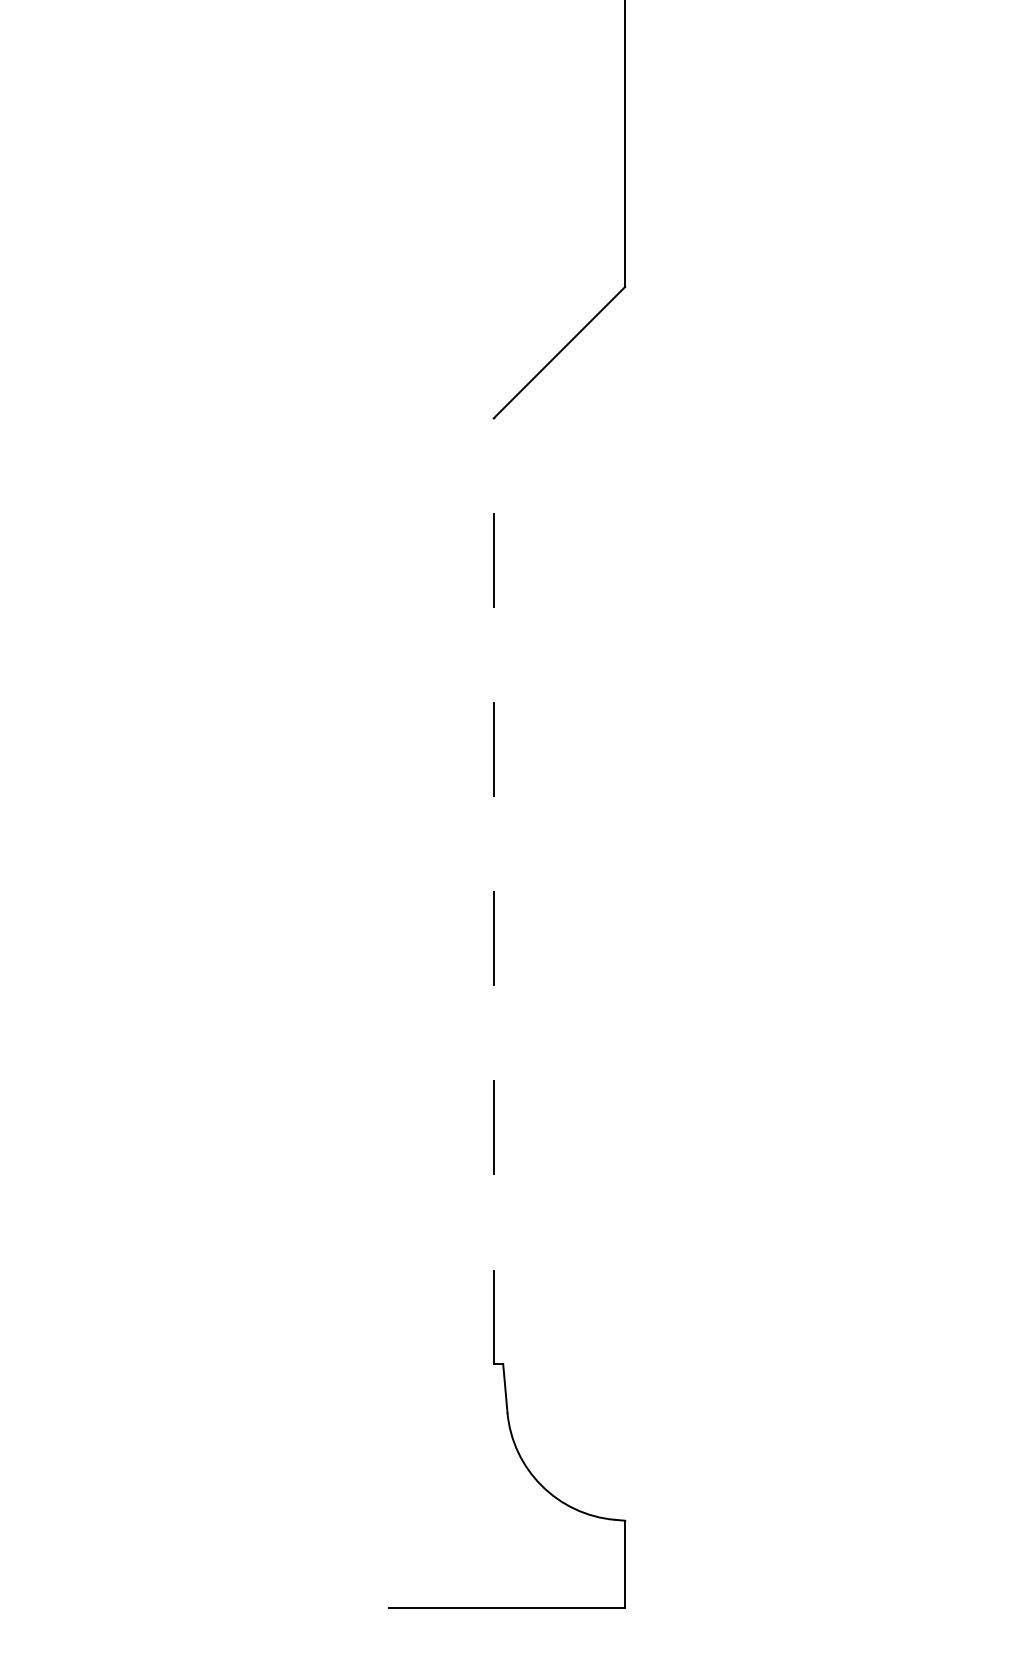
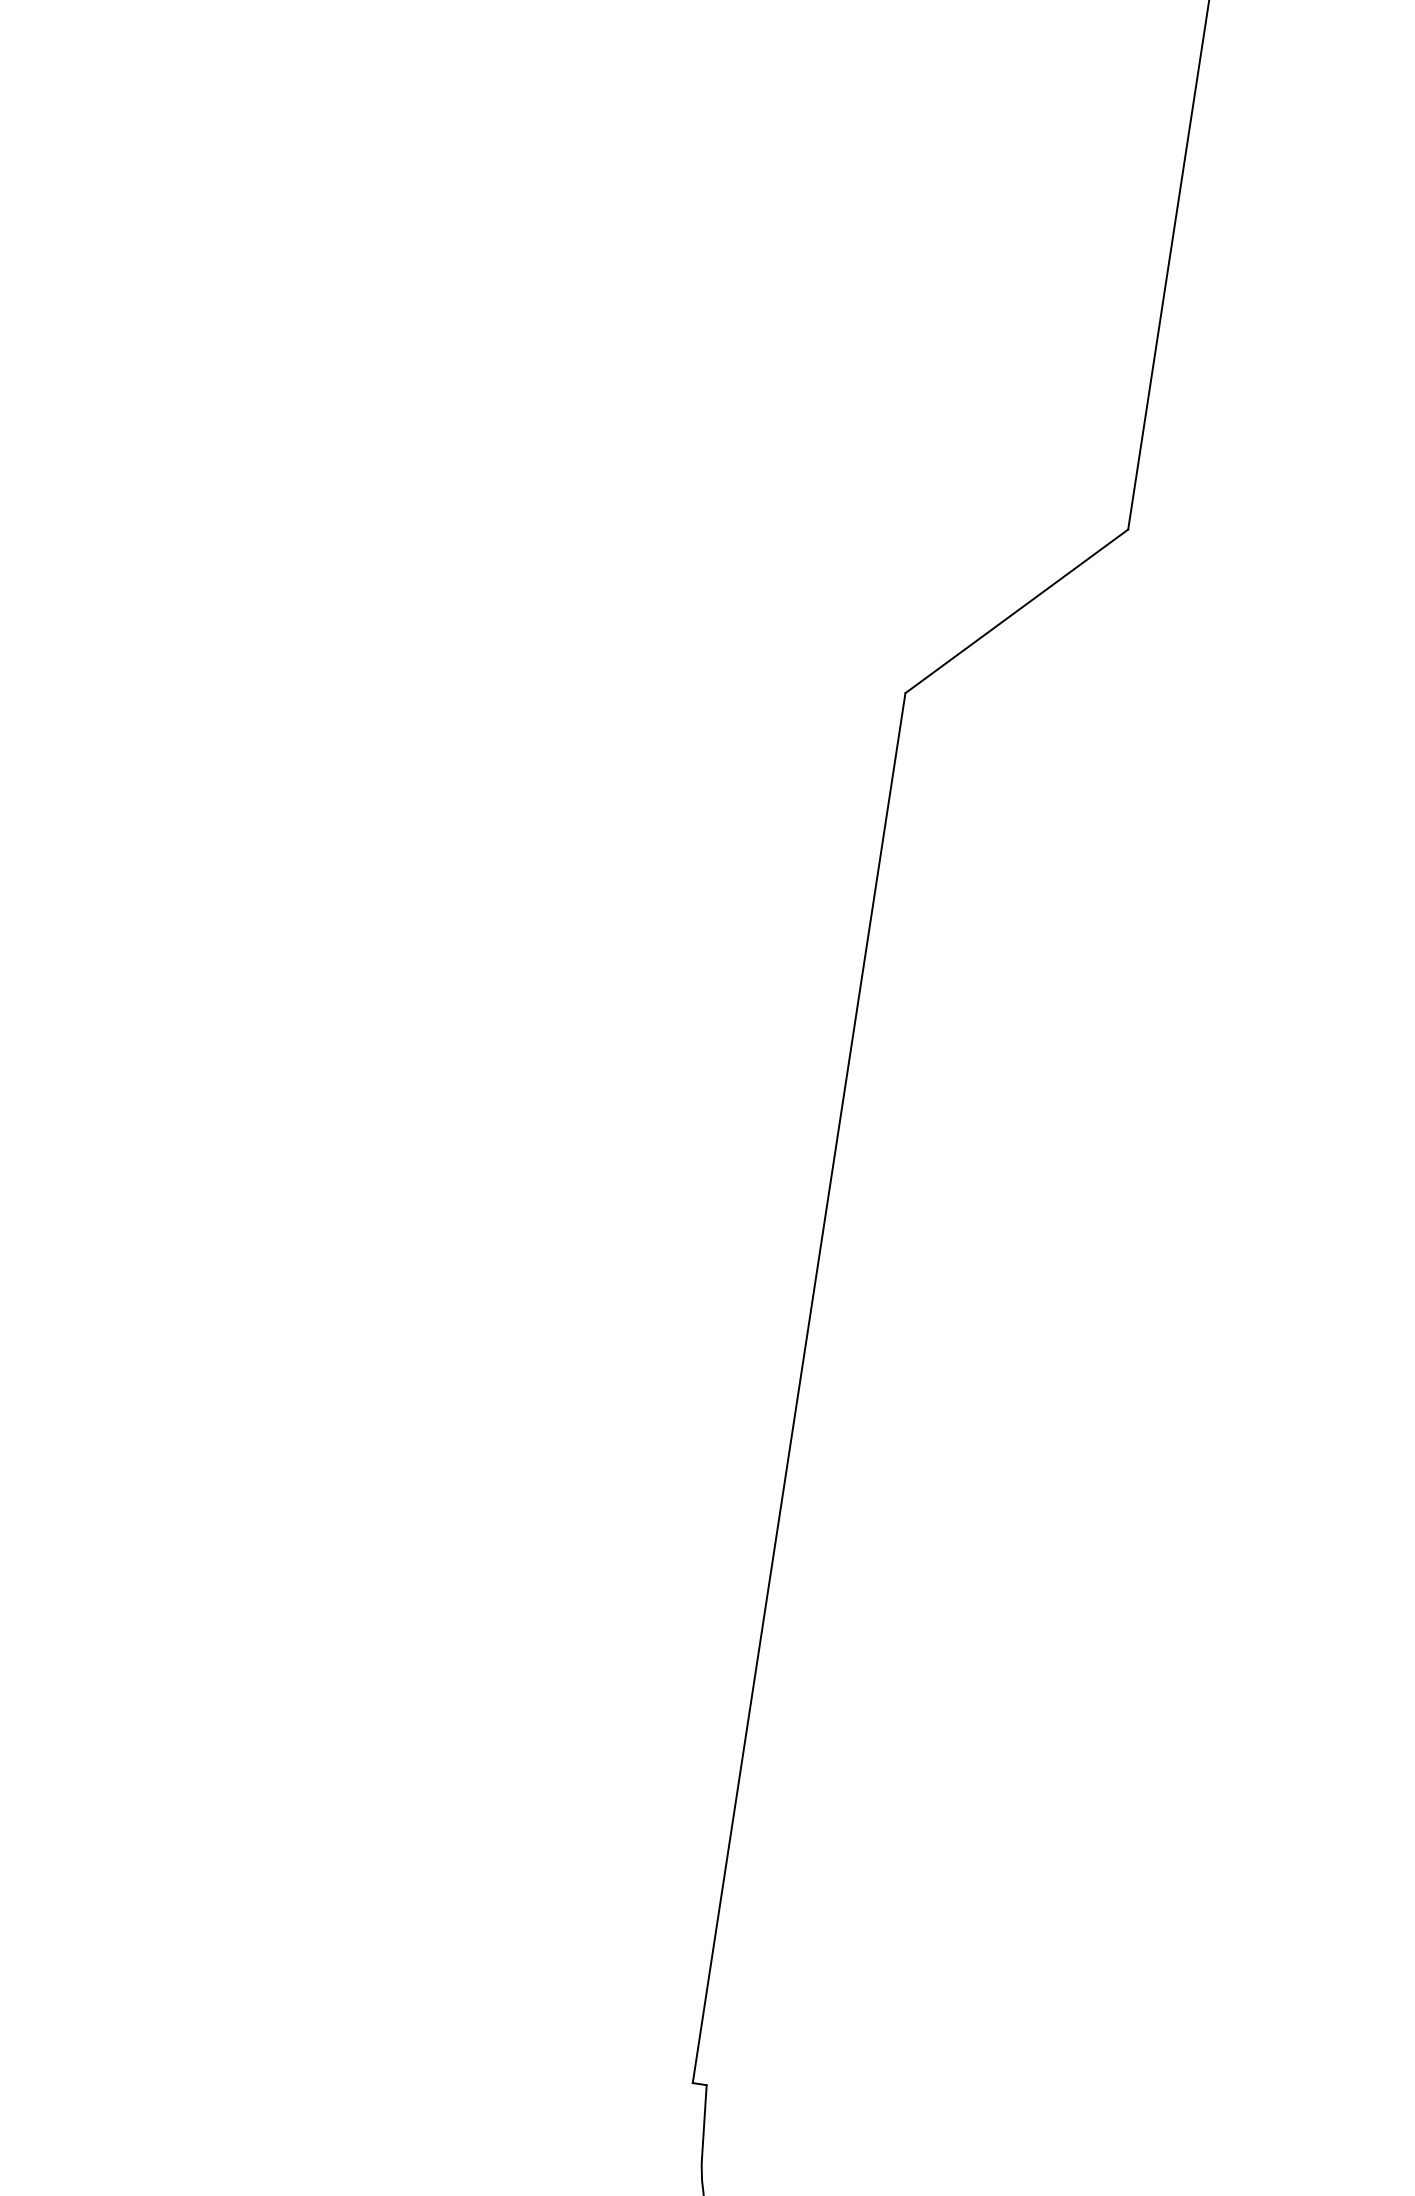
line: (493, 891) -> (798, 1388), dashed -> solid

